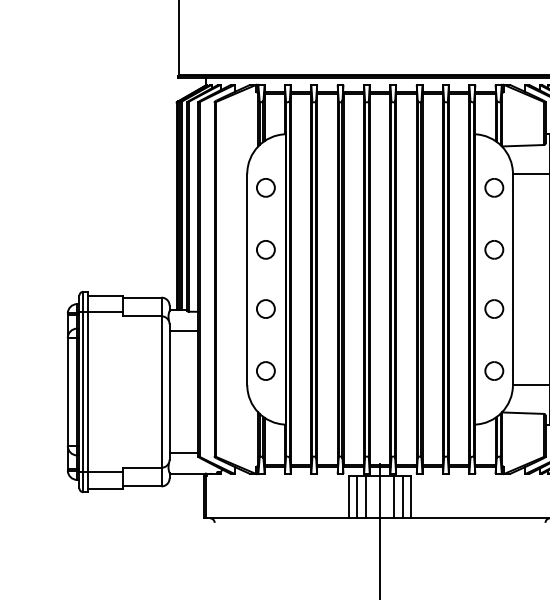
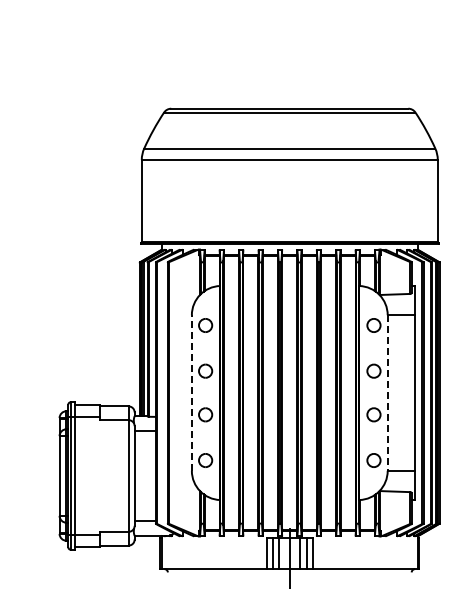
line: (246, 280) -> (191, 393), solid -> dashed
line: (512, 280) -> (387, 393), solid -> dashed

